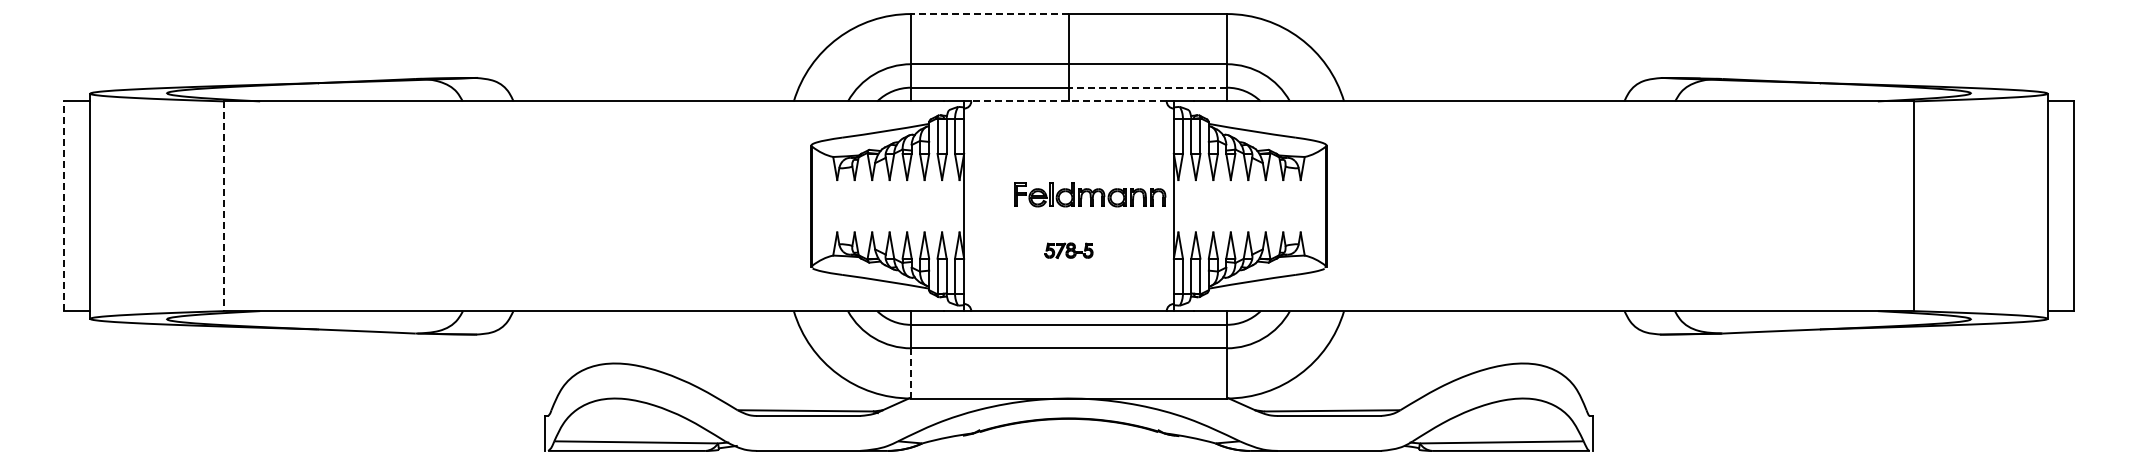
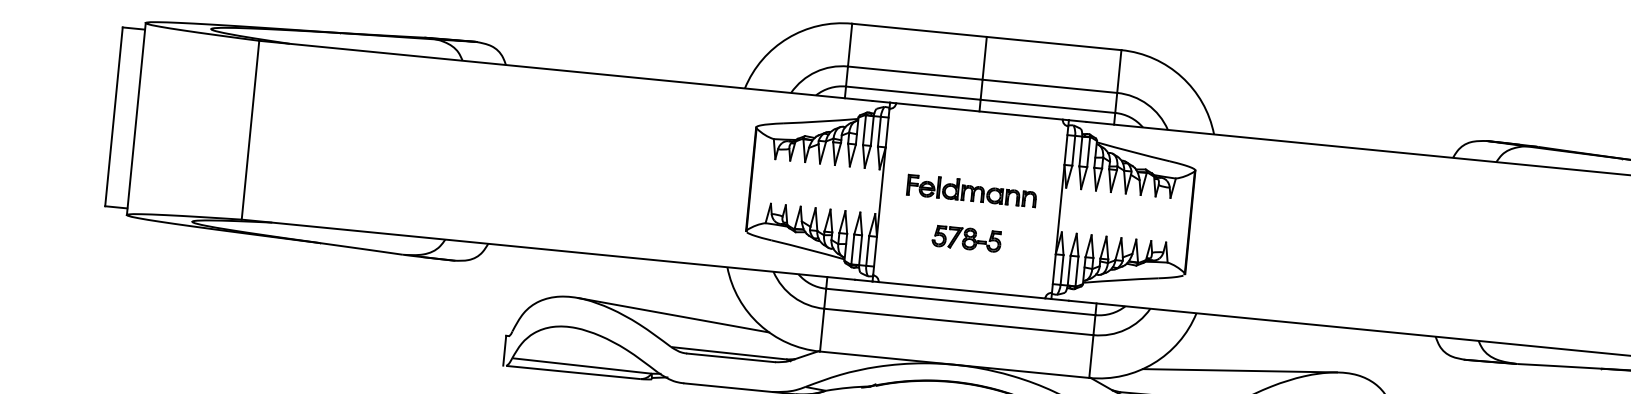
line: (990, 14) -> (919, 30), dashed -> solid
line: (1147, 87) -> (1047, 106), dashed -> solid
line: (1068, 101) -> (979, 111), dashed -> solid
part: (1090, 194) -> (972, 190), moved
line: (64, 206) -> (114, 117), dashed -> solid
line: (224, 206) -> (250, 130), dashed -> solid
part: (1068, 250) -> (966, 238), size x1.67
line: (736, 372) -> (673, 314), added
line: (911, 372) -> (822, 329), dashed -> solid
line: (1401, 372) -> (1240, 370), added

